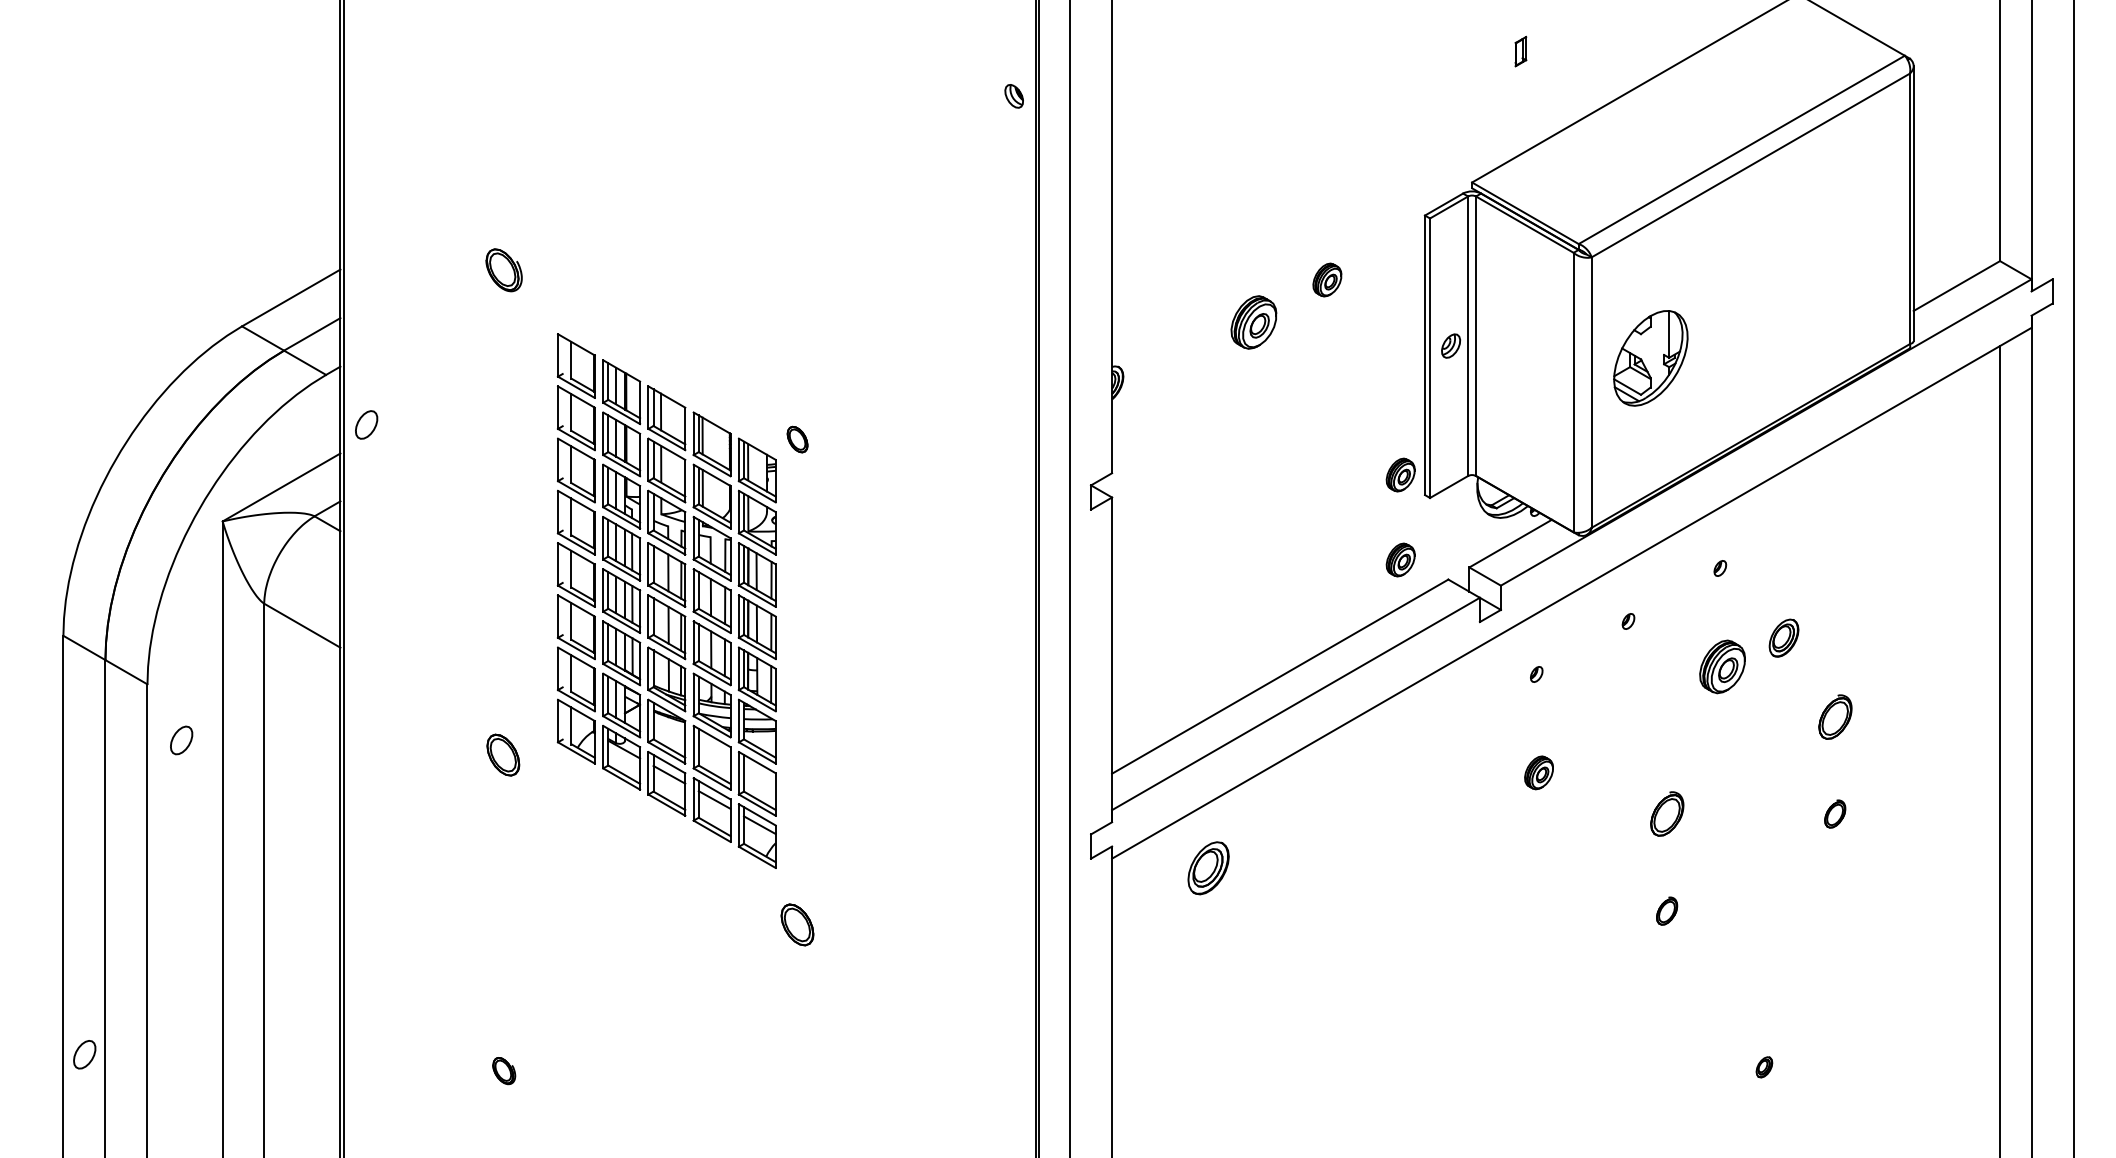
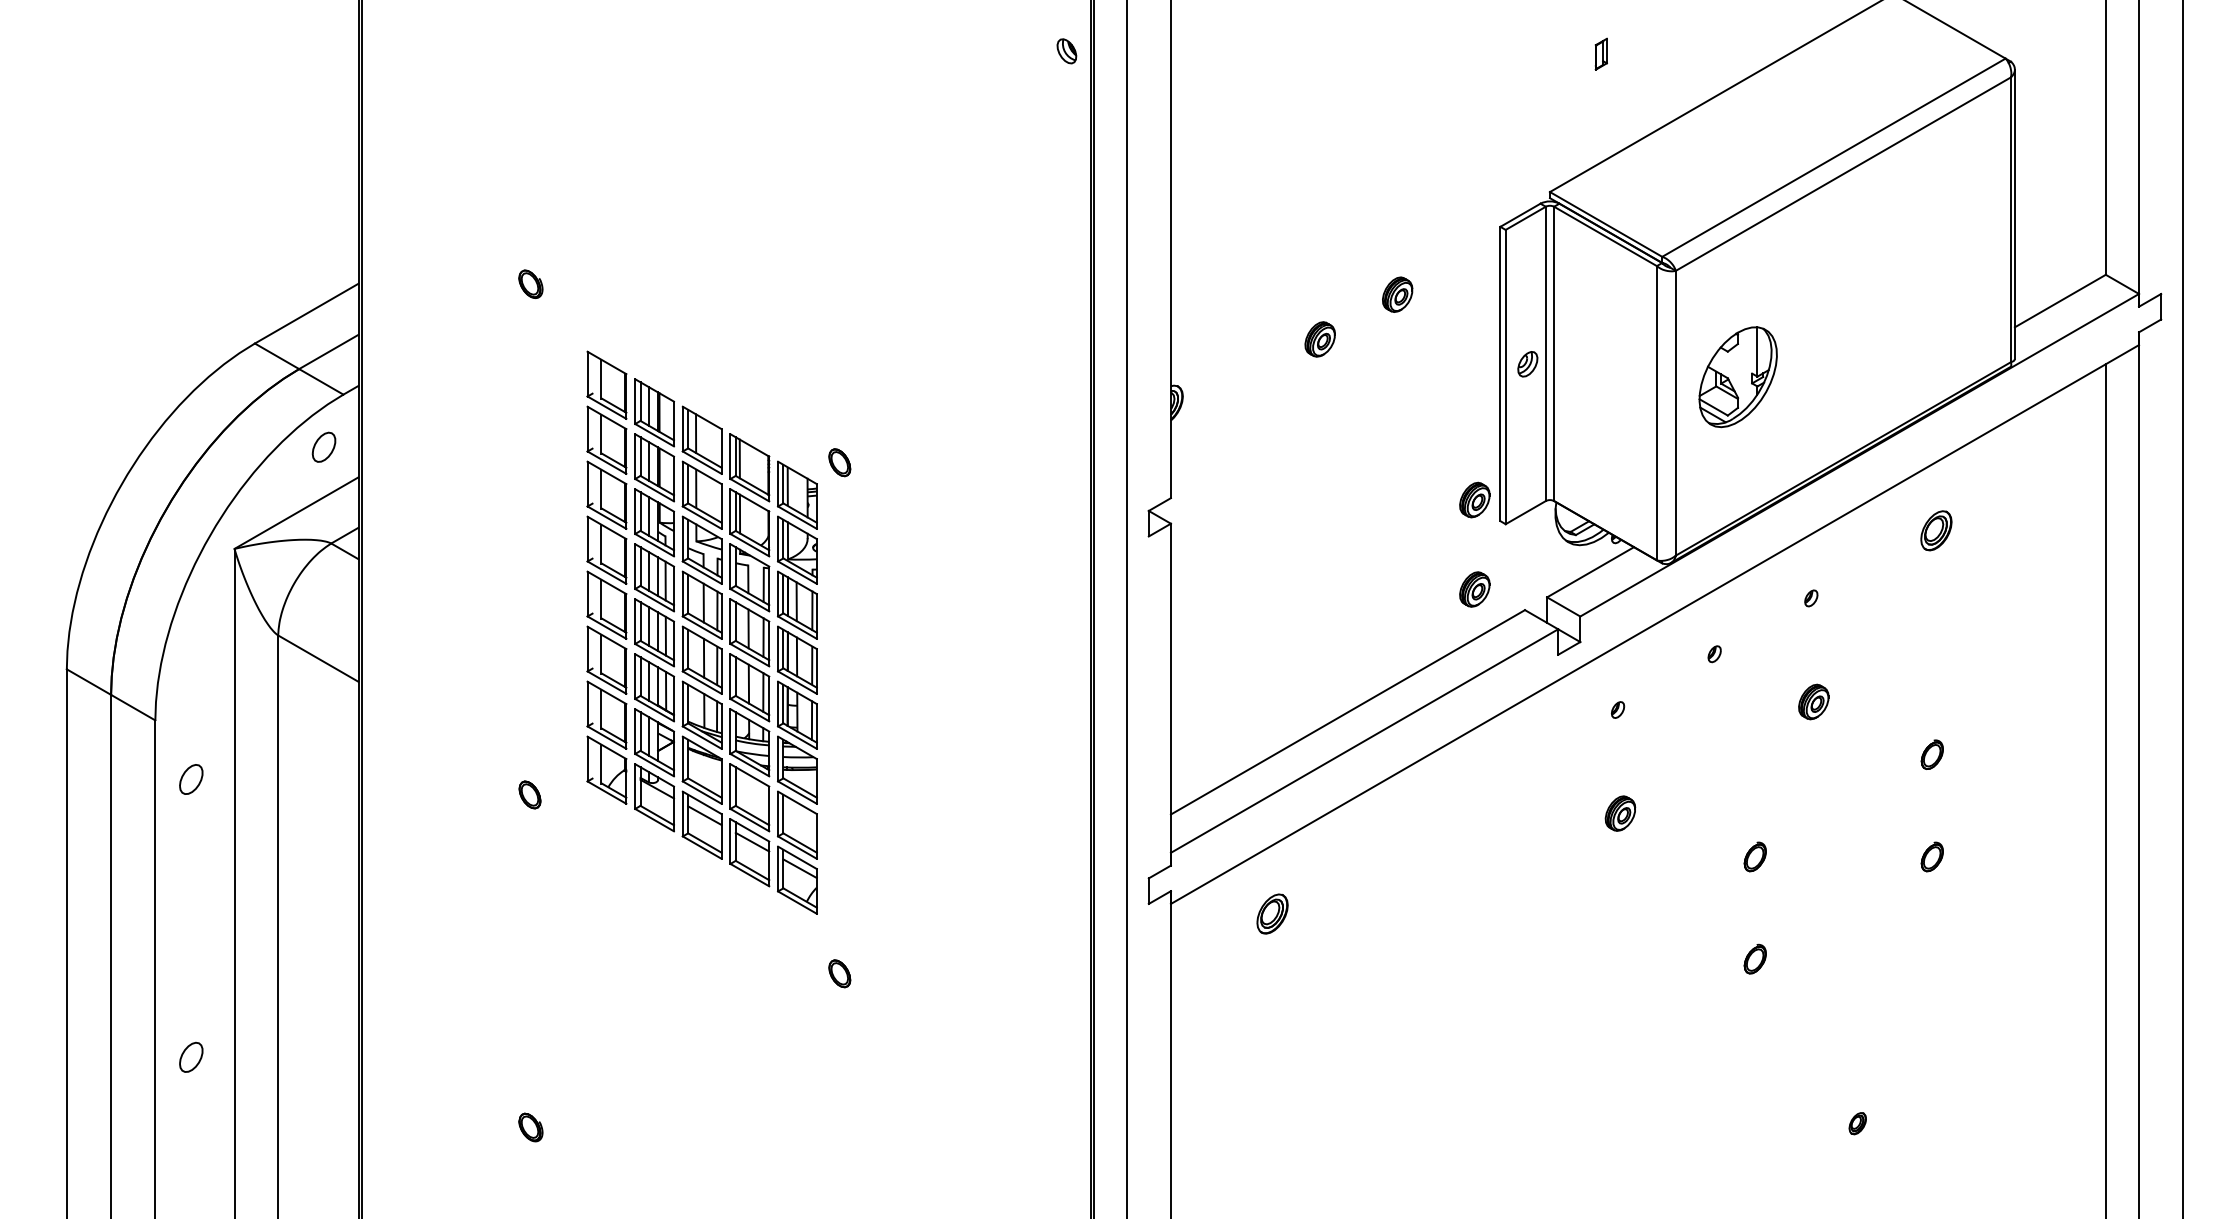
part: (1013, 96) -> (1066, 51), moved
part: (503, 269) -> (530, 283), size x0.62
part: (1253, 322) -> (1319, 339), size x0.62
part: (366, 424) -> (323, 446), moved
part: (1784, 637) -> (1936, 530), moved
part: (1722, 666) -> (1813, 701), size x0.62
part: (1834, 716) -> (1931, 754), size x0.62
part: (502, 754) -> (529, 794), size x0.62
part: (1666, 813) -> (1754, 856), size x0.62
part: (1208, 867) -> (1272, 913), size x0.71
part: (797, 924) -> (839, 973), size x0.62
part: (84, 1053) -> (191, 1056), moved

